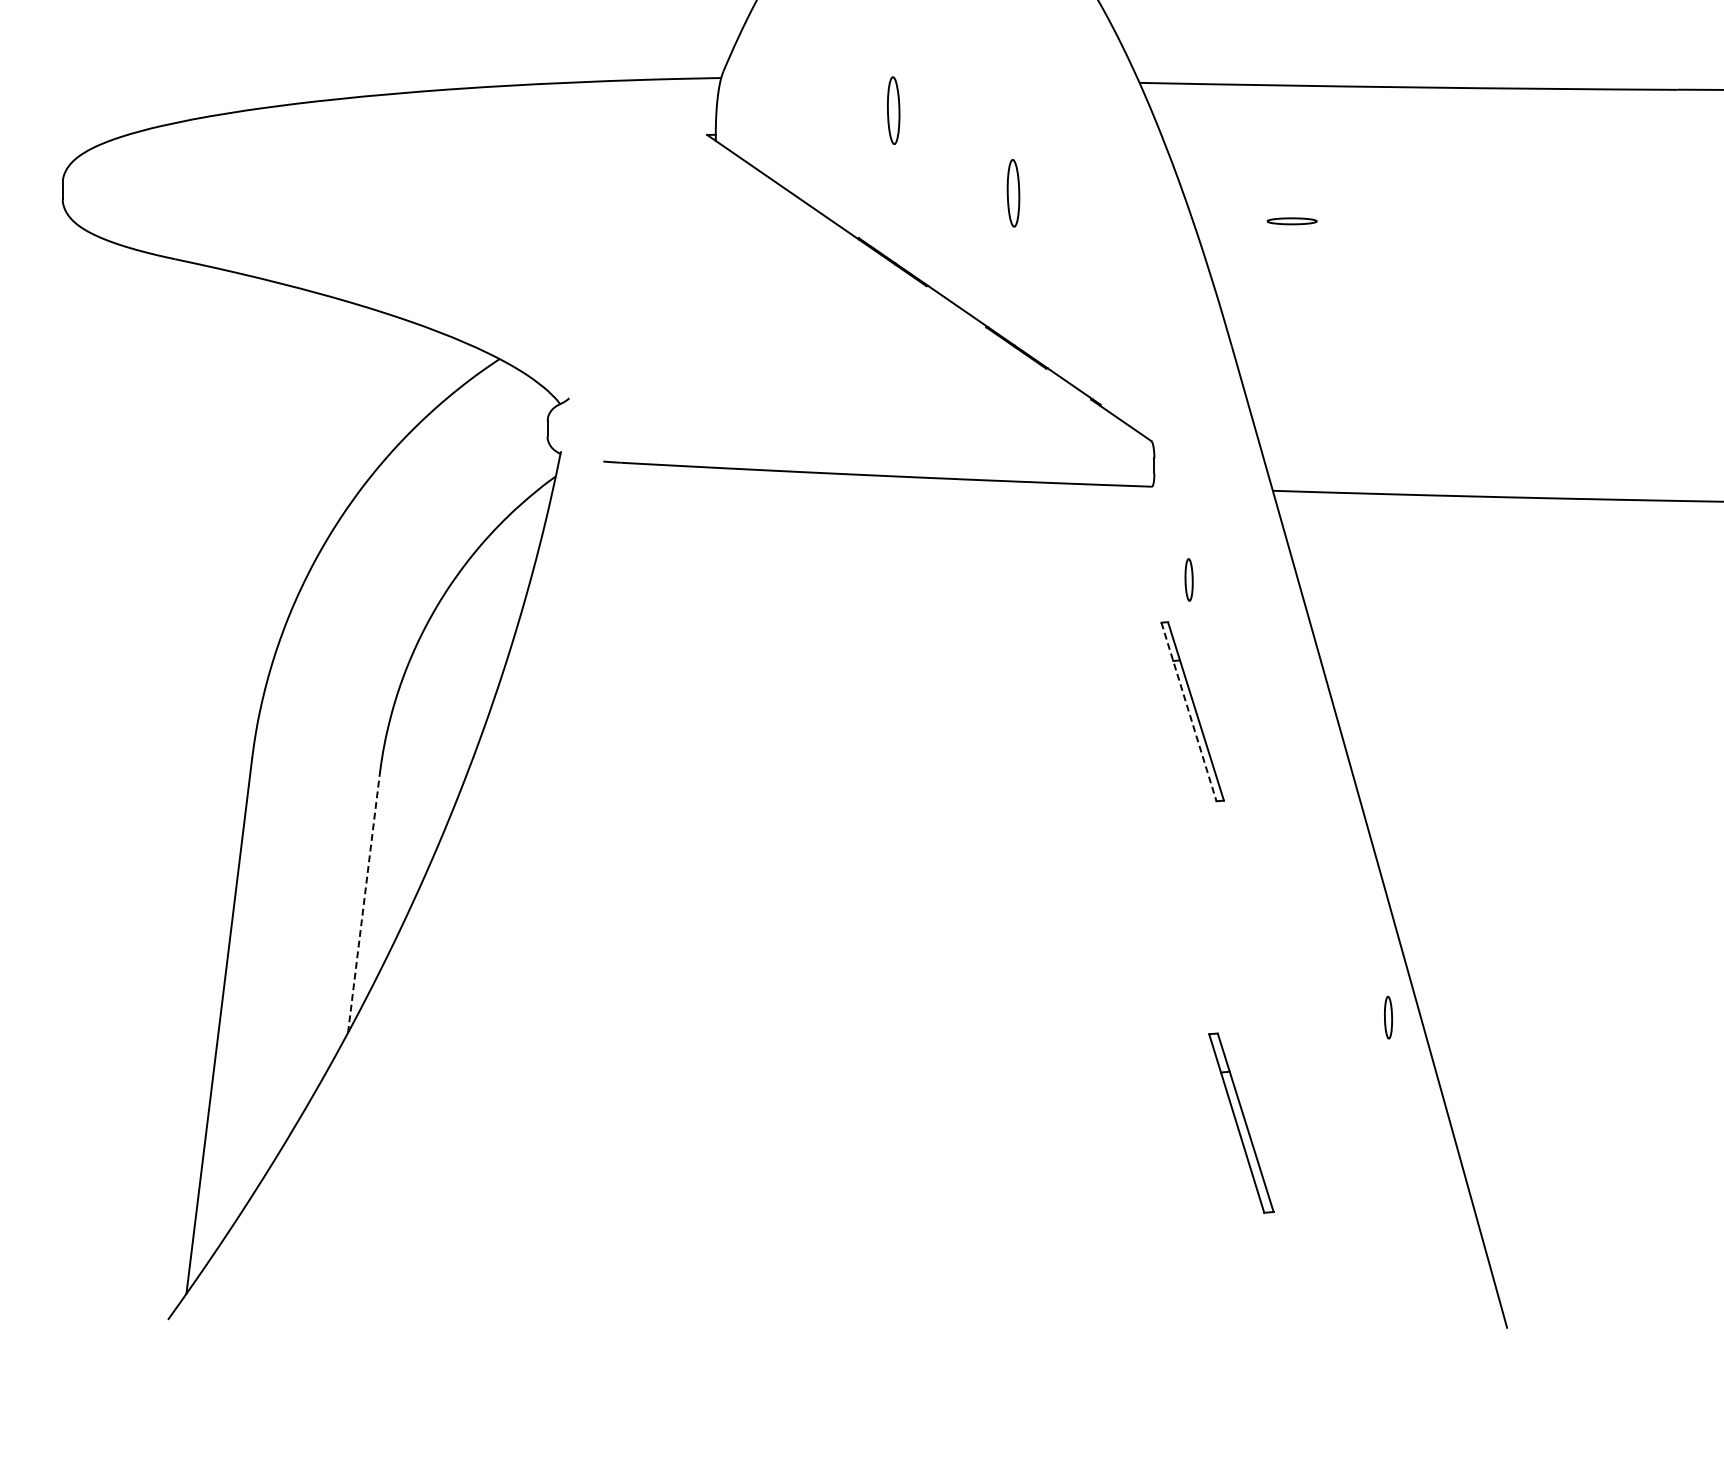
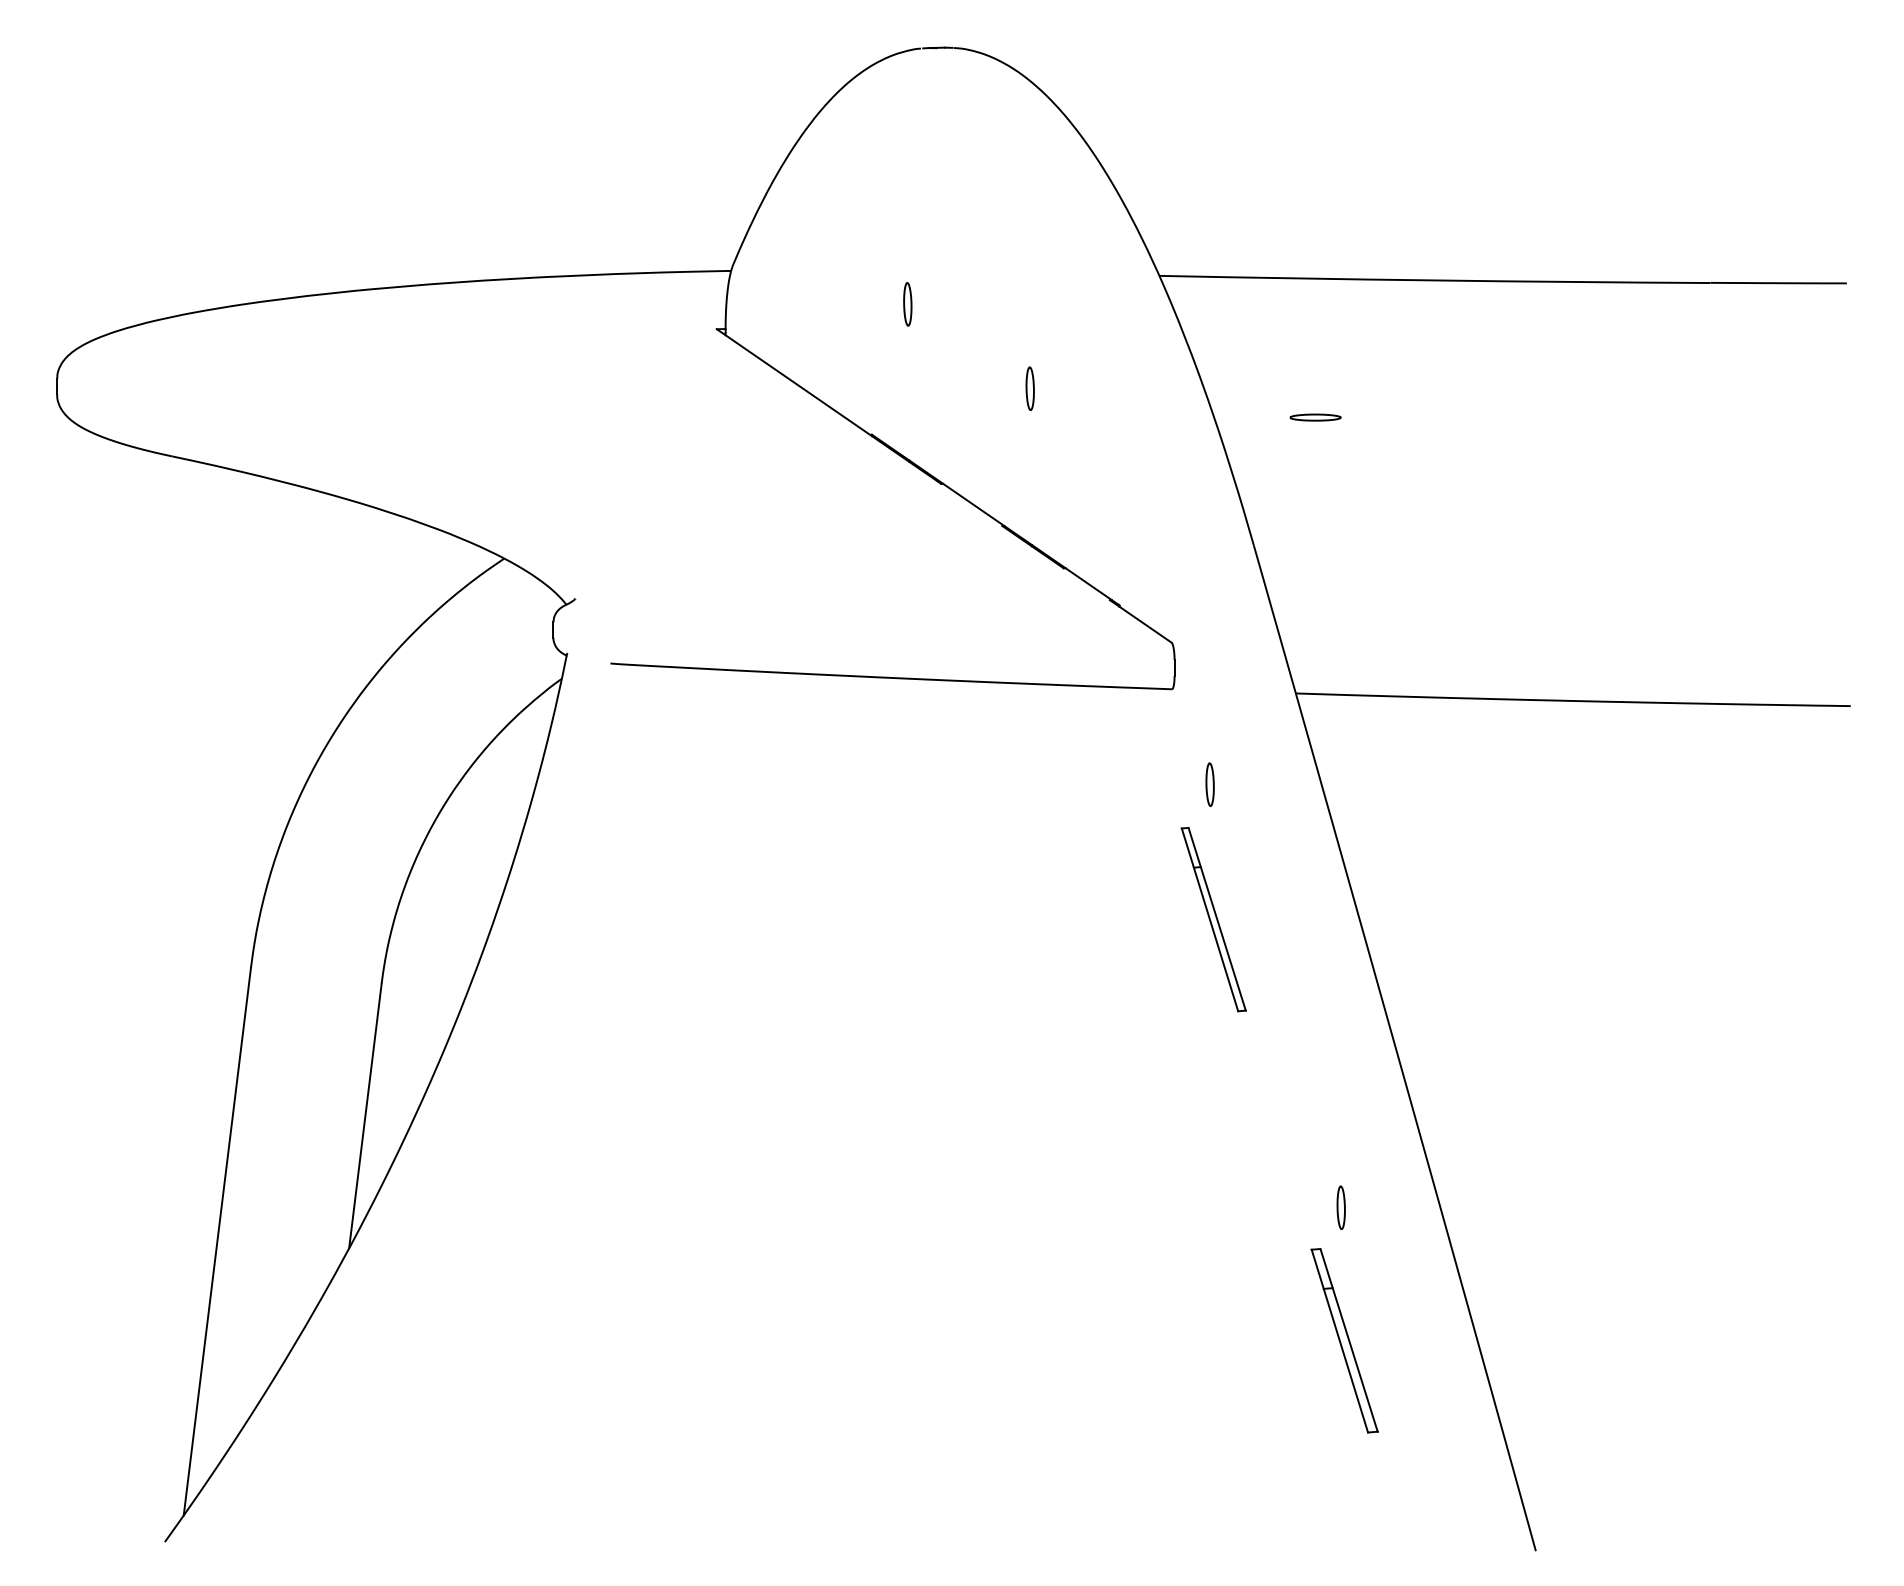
part: (893, 110) -> (907, 304), size x0.62
part: (1012, 192) -> (1029, 388), size x0.62
line: (1189, 711) -> (1210, 919), dashed -> solid
line: (363, 903) -> (365, 1115), dashed -> solid
part: (1387, 1017) -> (1340, 1207), moved
part: (1241, 1122) -> (1344, 1340), moved

